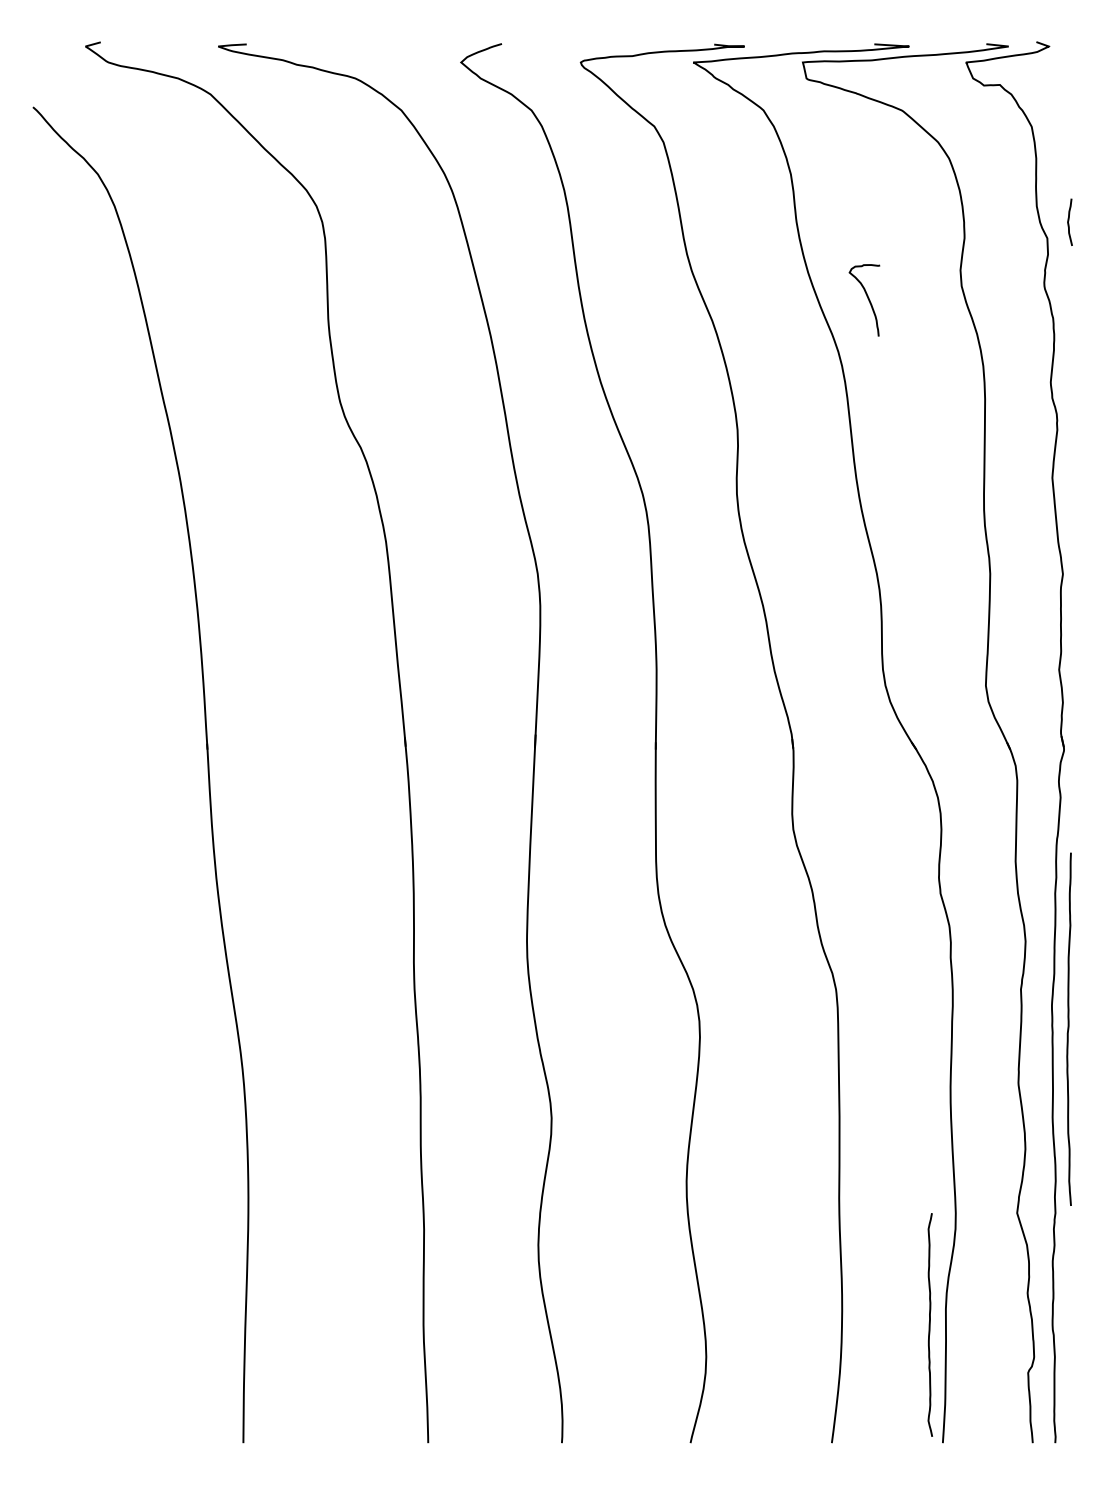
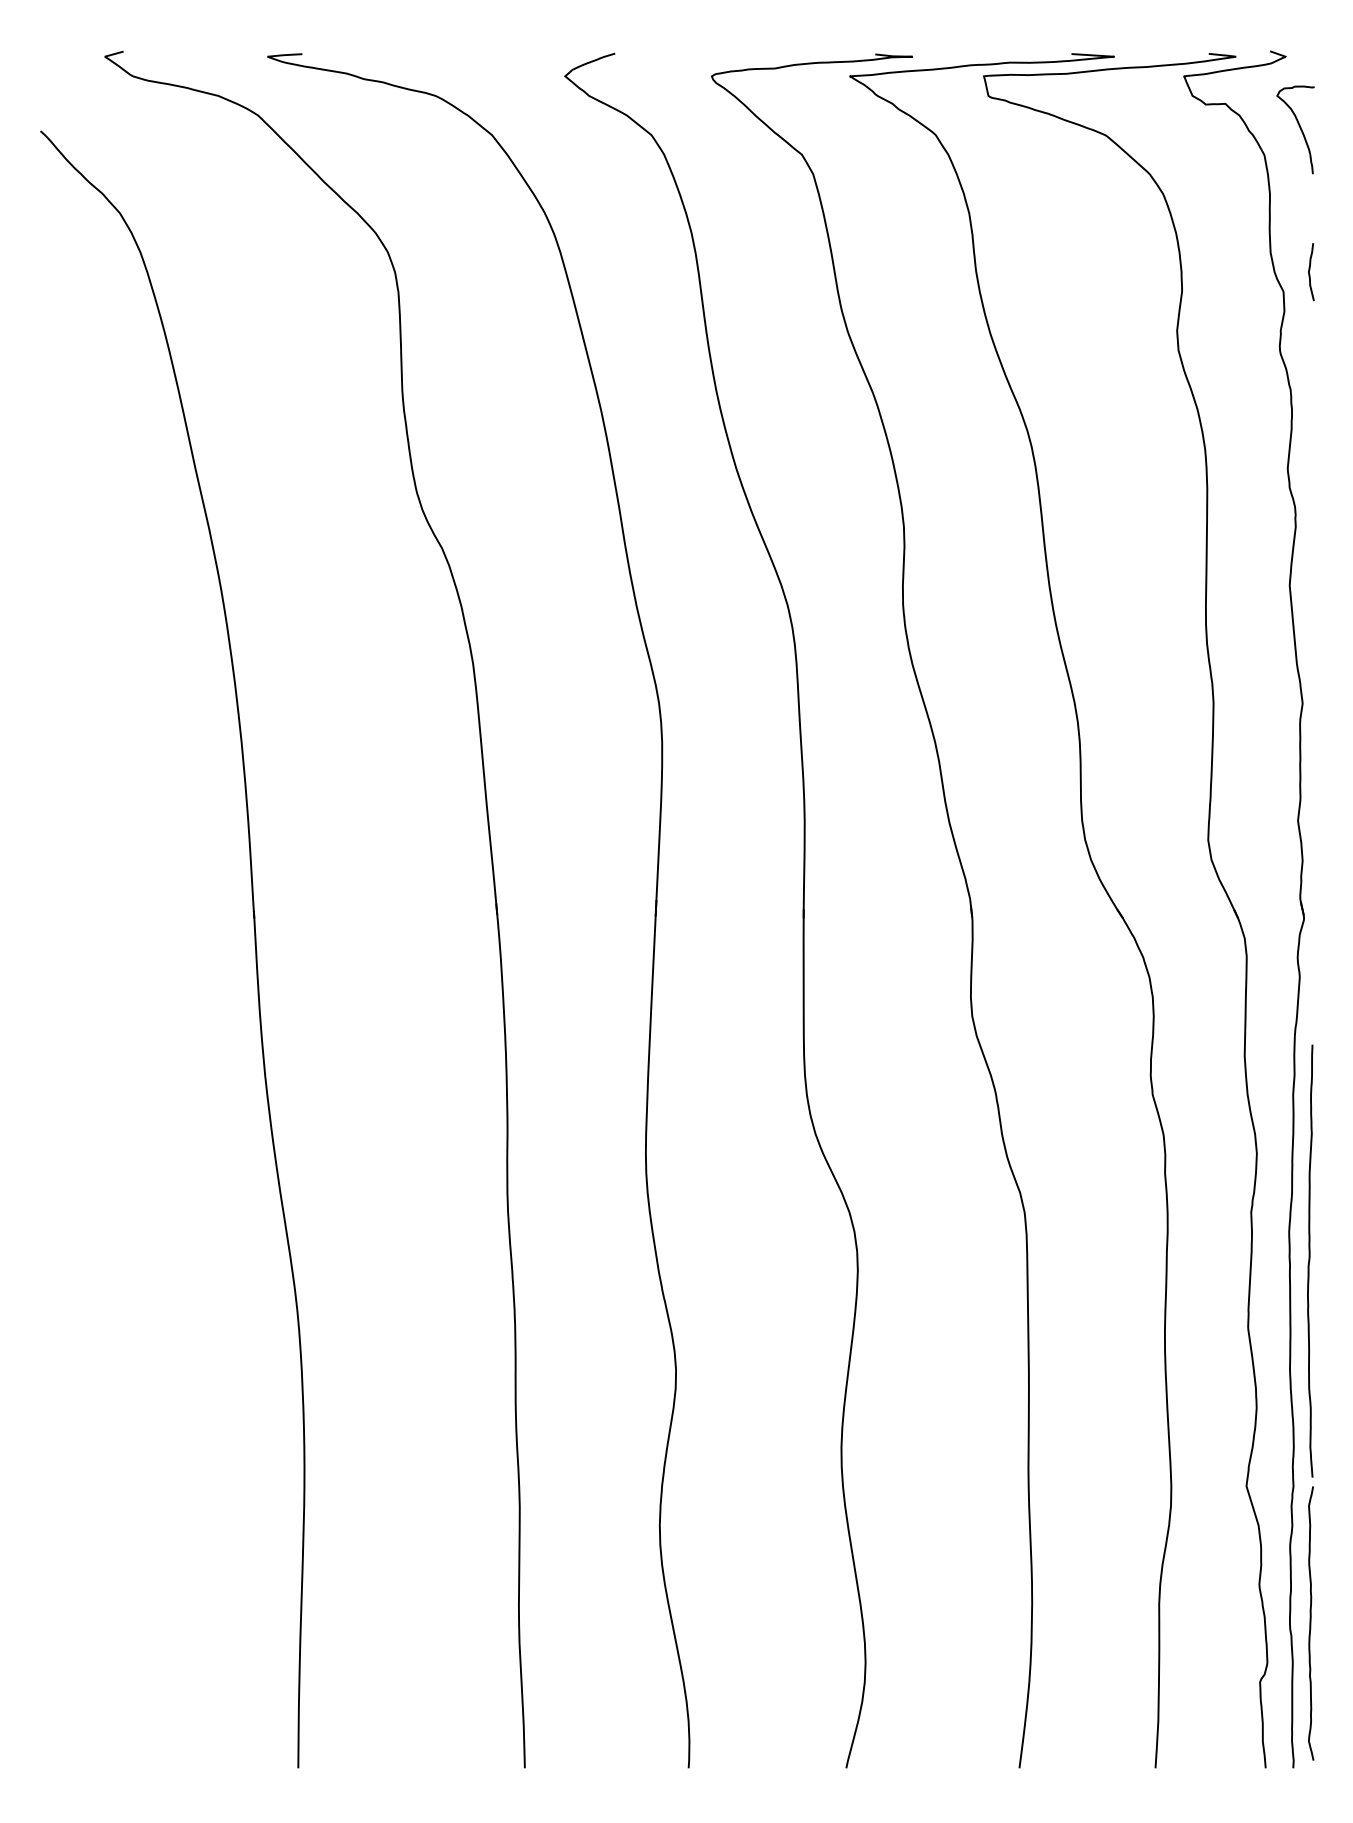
curve: (867, 299) -> (1299, 128), moved
curve: (930, 1324) -> (1311, 1623), moved

